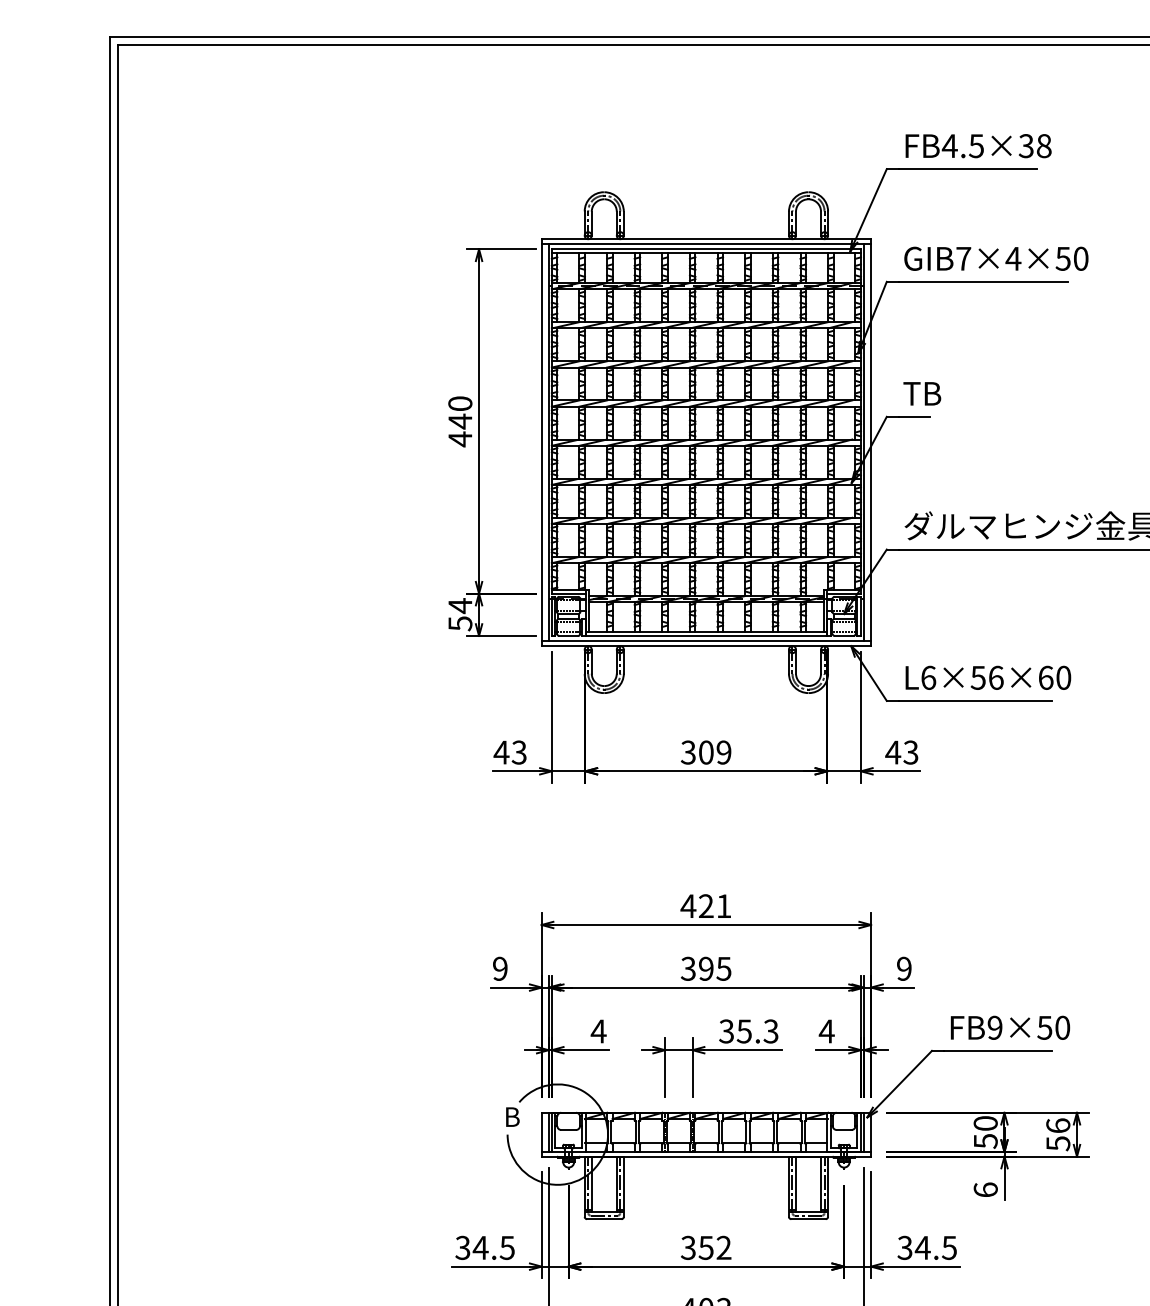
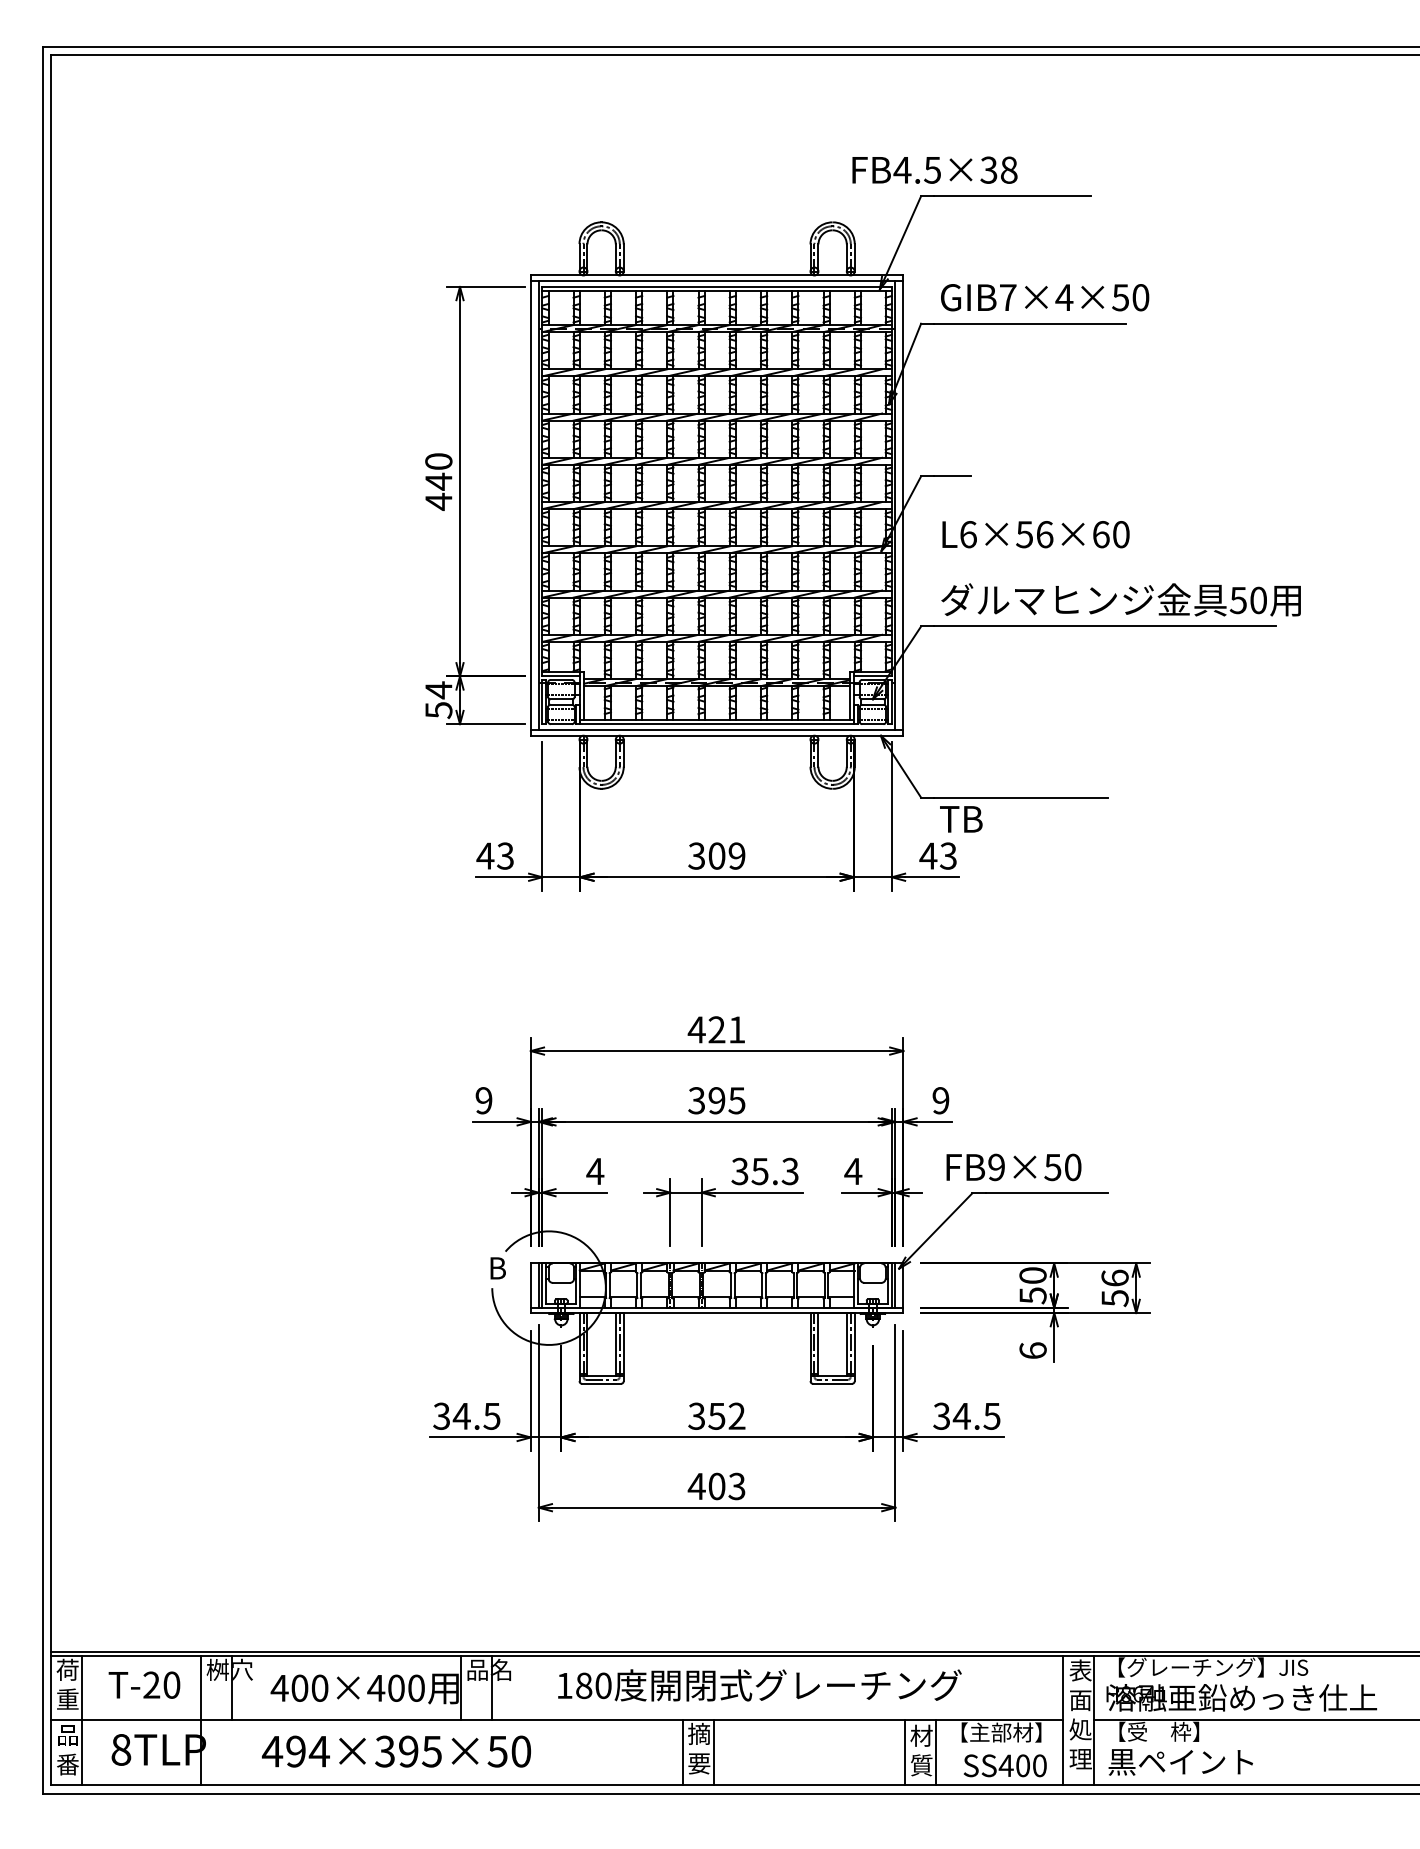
text: (978, 145) -> (934, 169), moved
text: (922, 393) -> (961, 819), moved
text: (987, 677) -> (1035, 534), moved
text: (1010, 1027) -> (1013, 1167), moved

